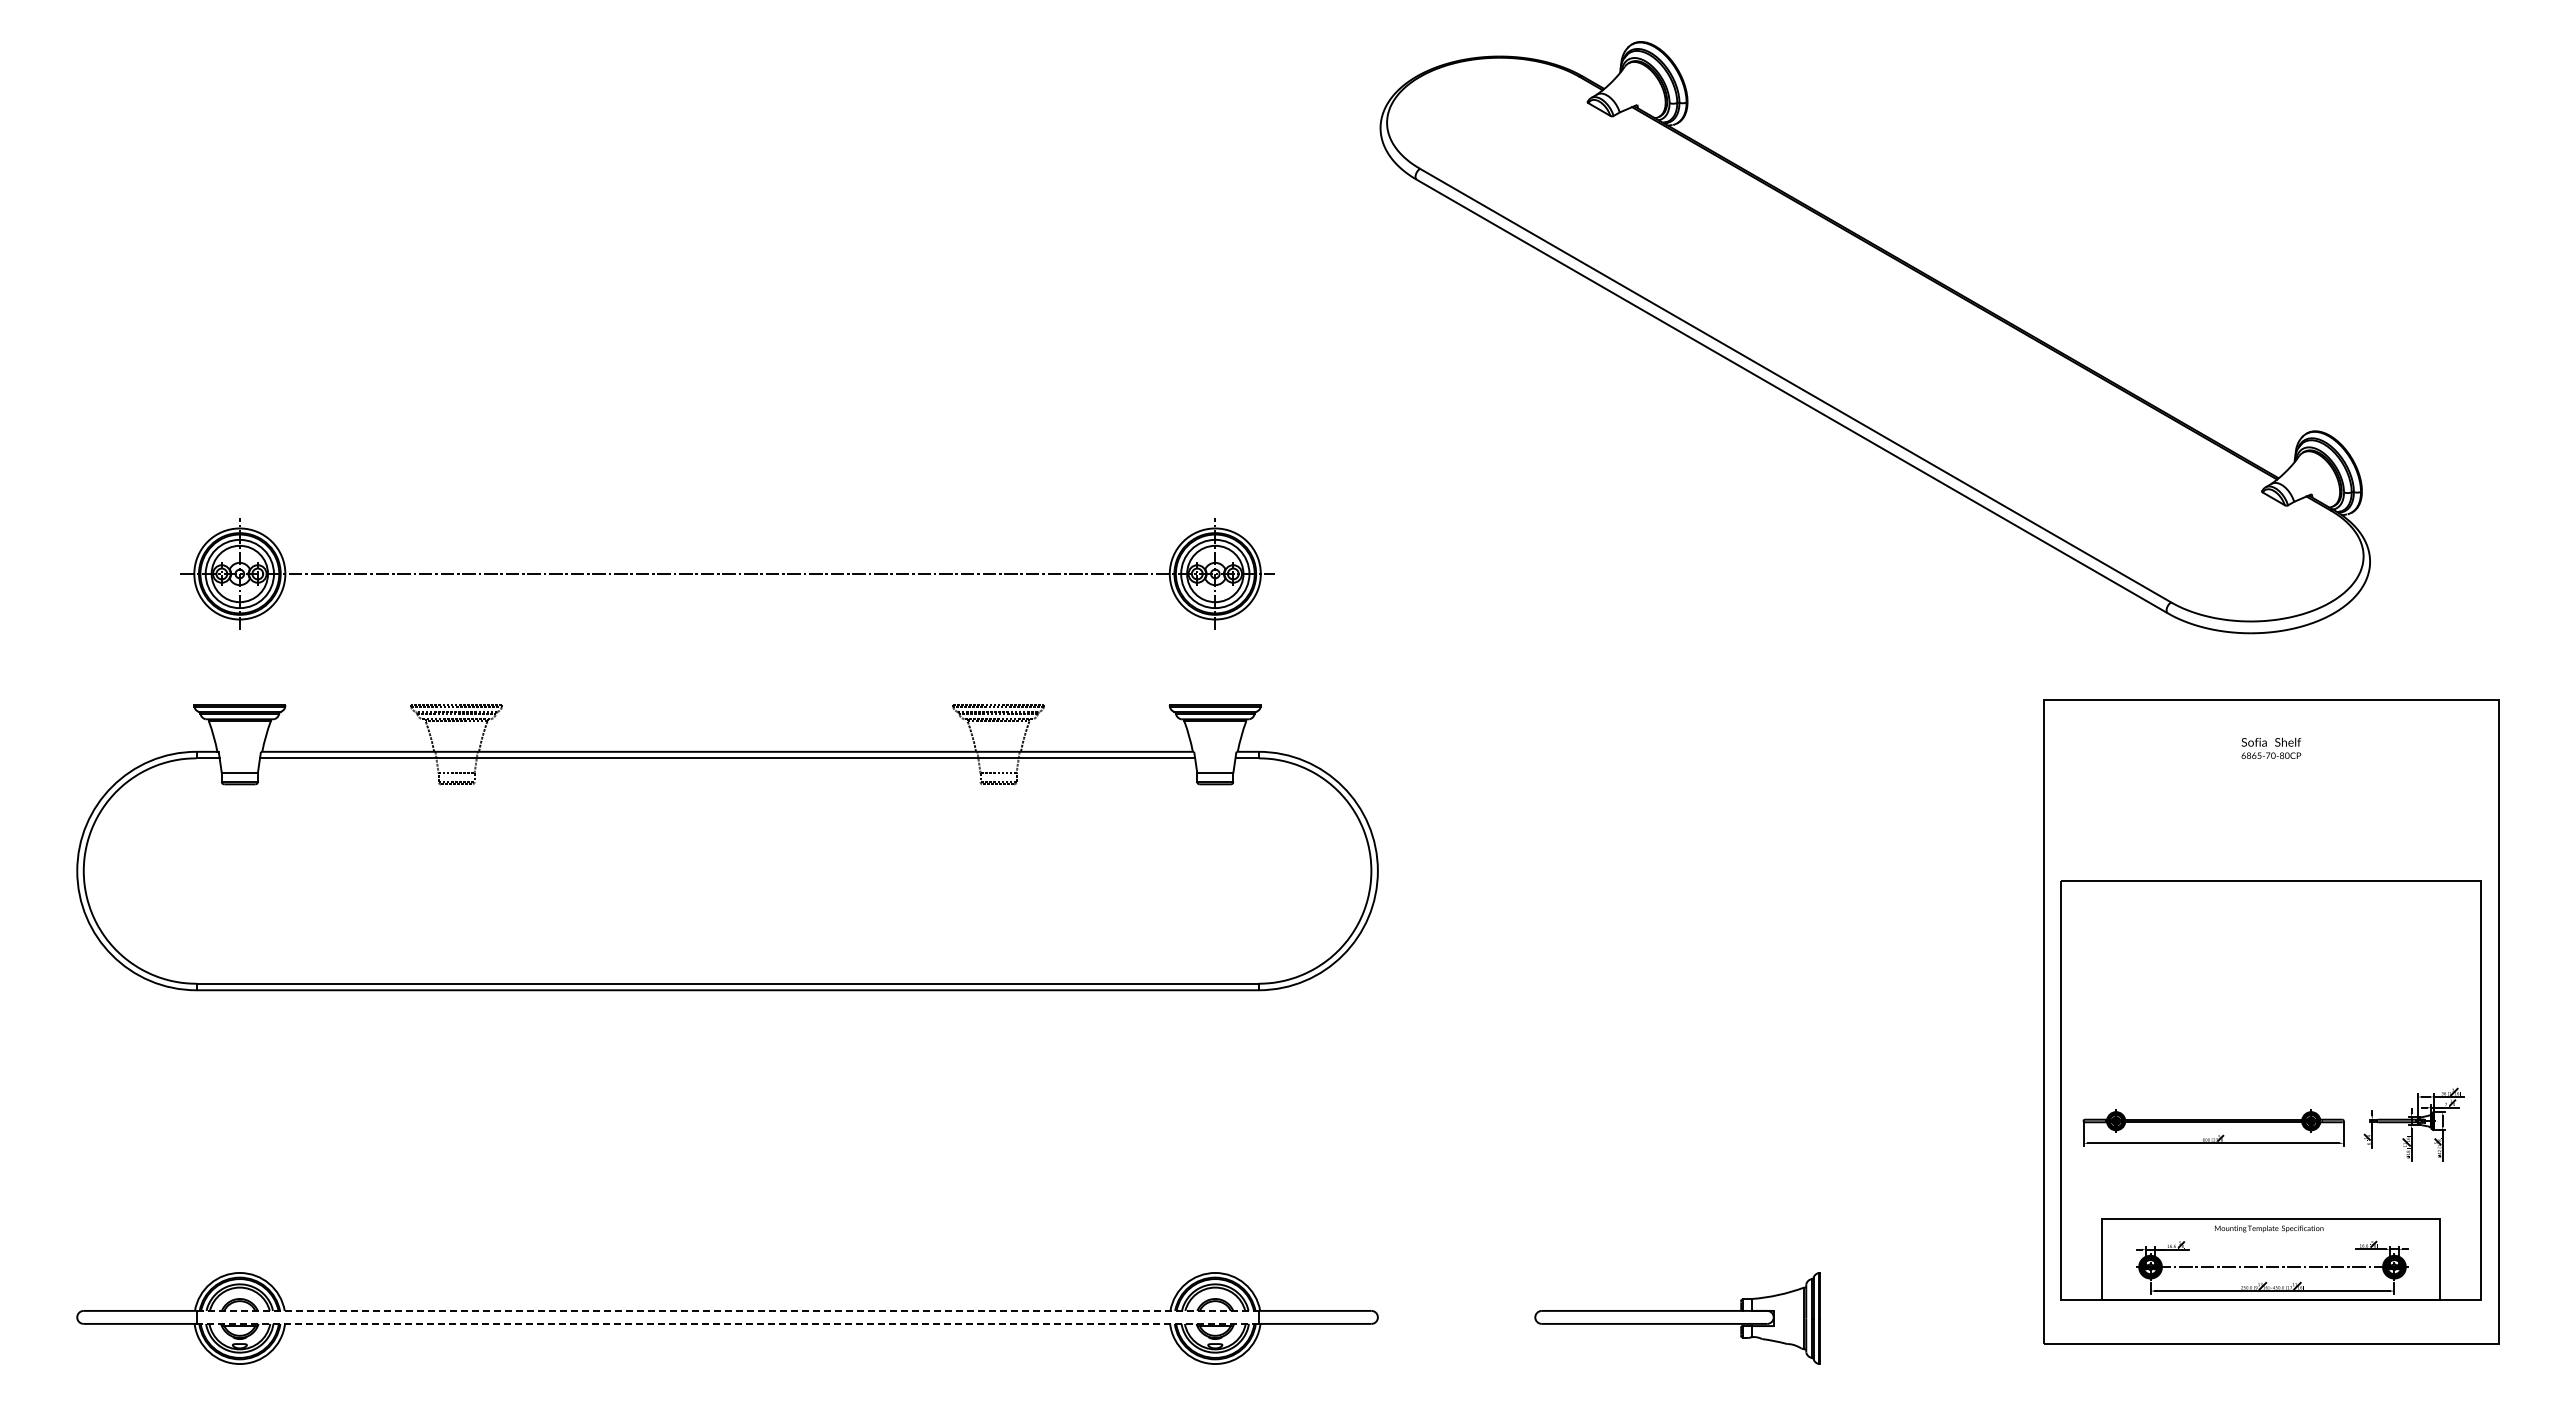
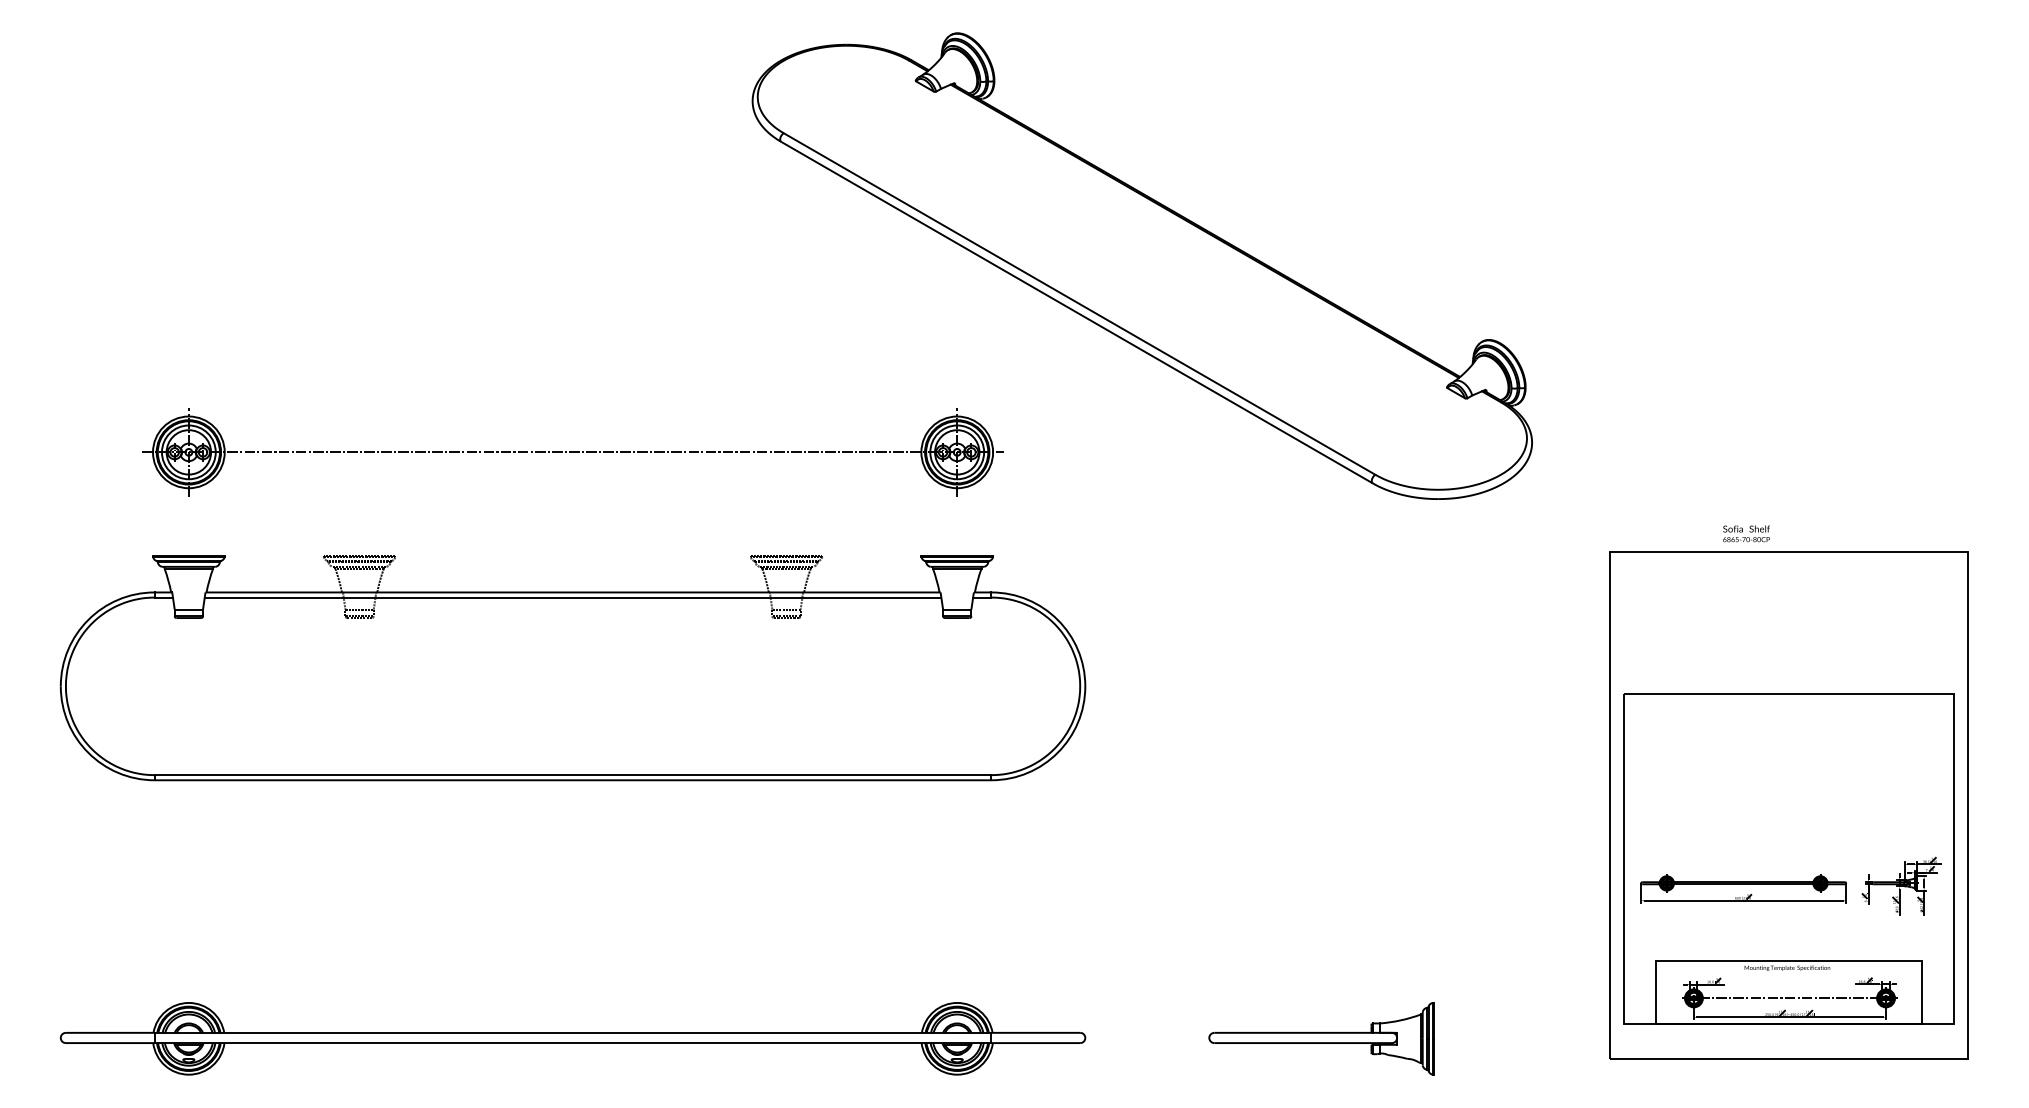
part: (1874, 337) -> (1141, 266), moved
text: (2271, 747) -> (1746, 533), moved
line: (728, 1310) -> (573, 1032), dashed -> solid
line: (727, 1323) -> (572, 1042), dashed -> solid

